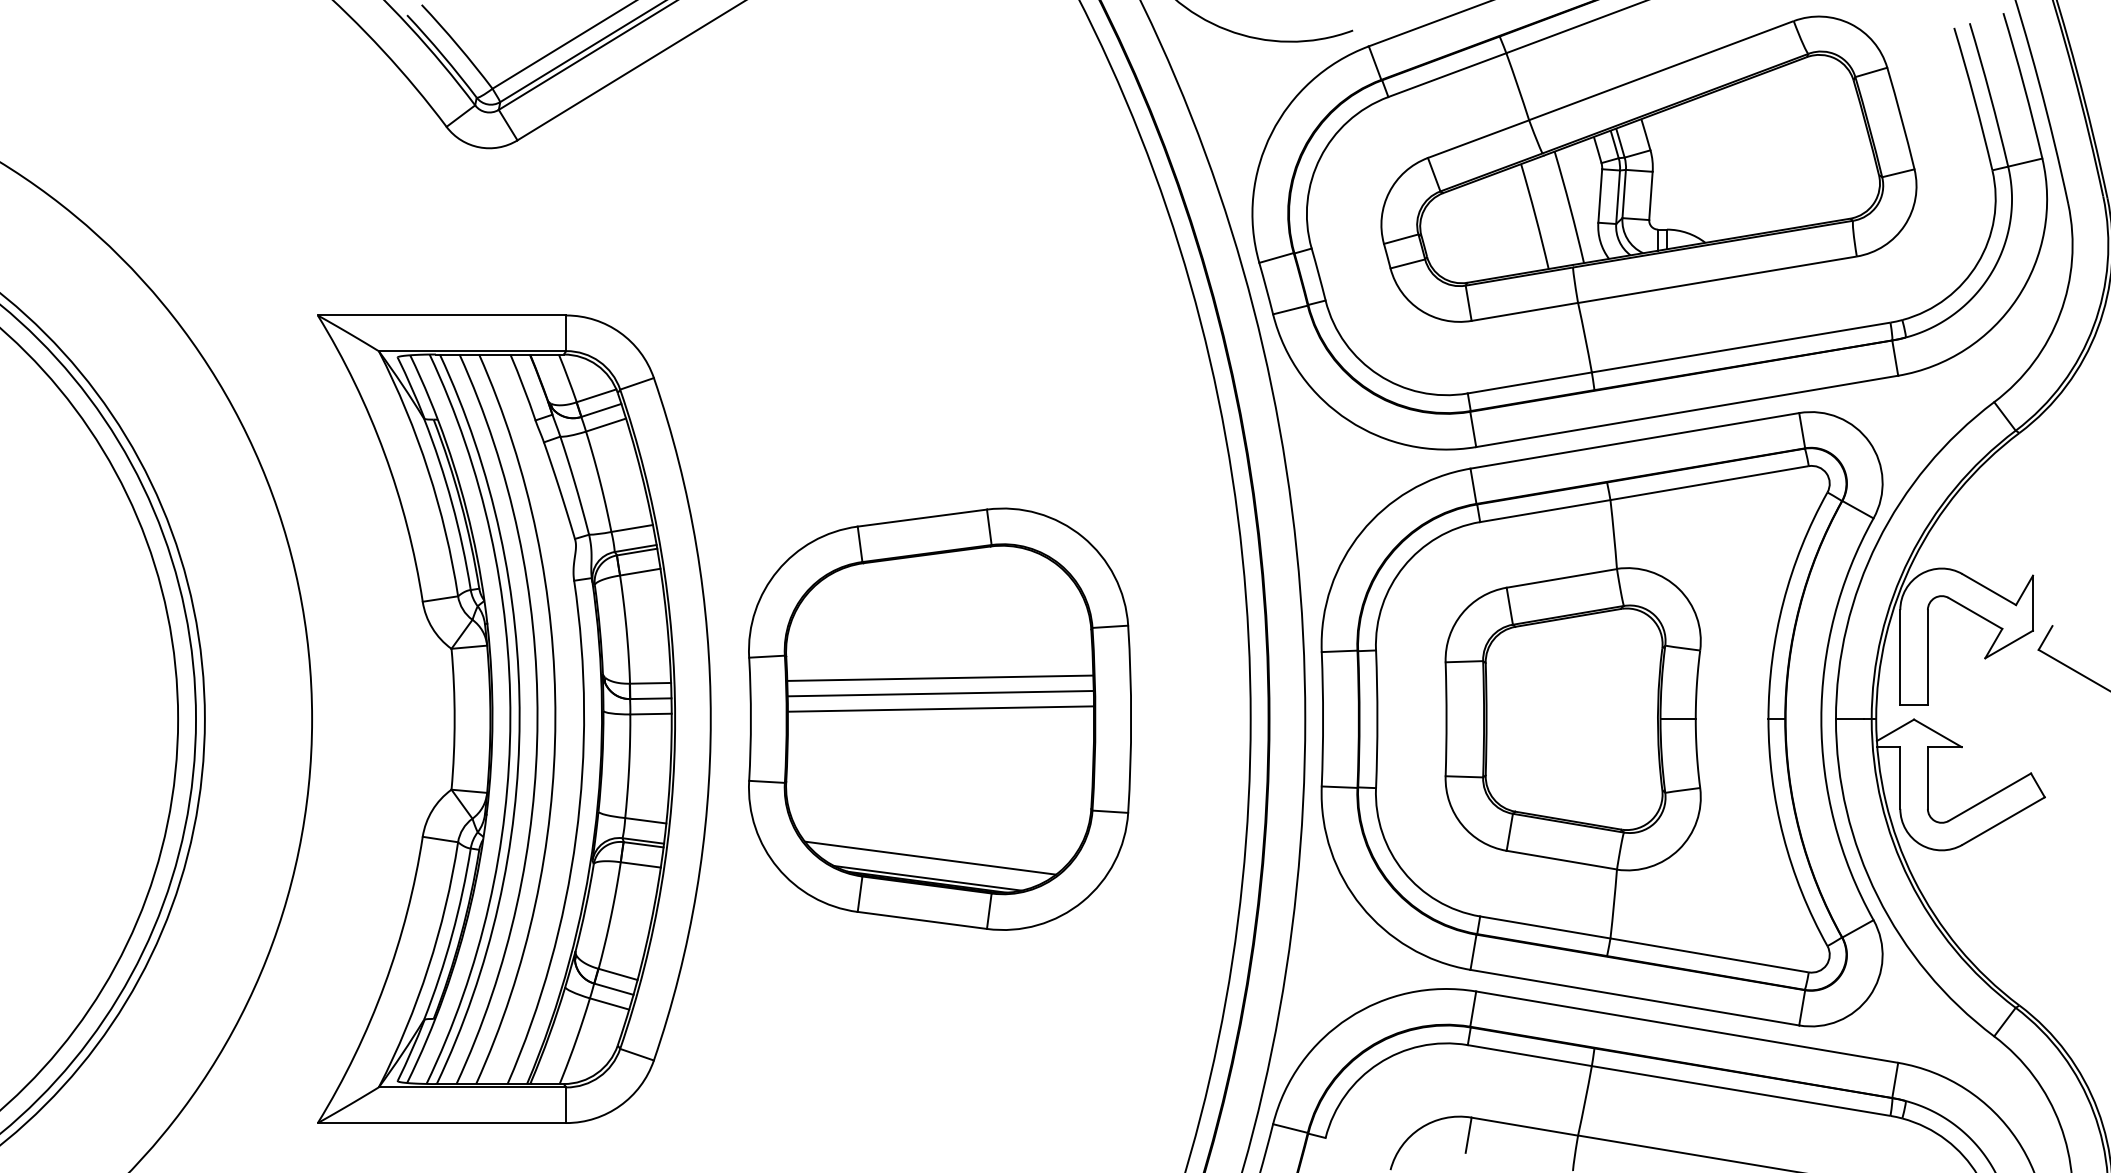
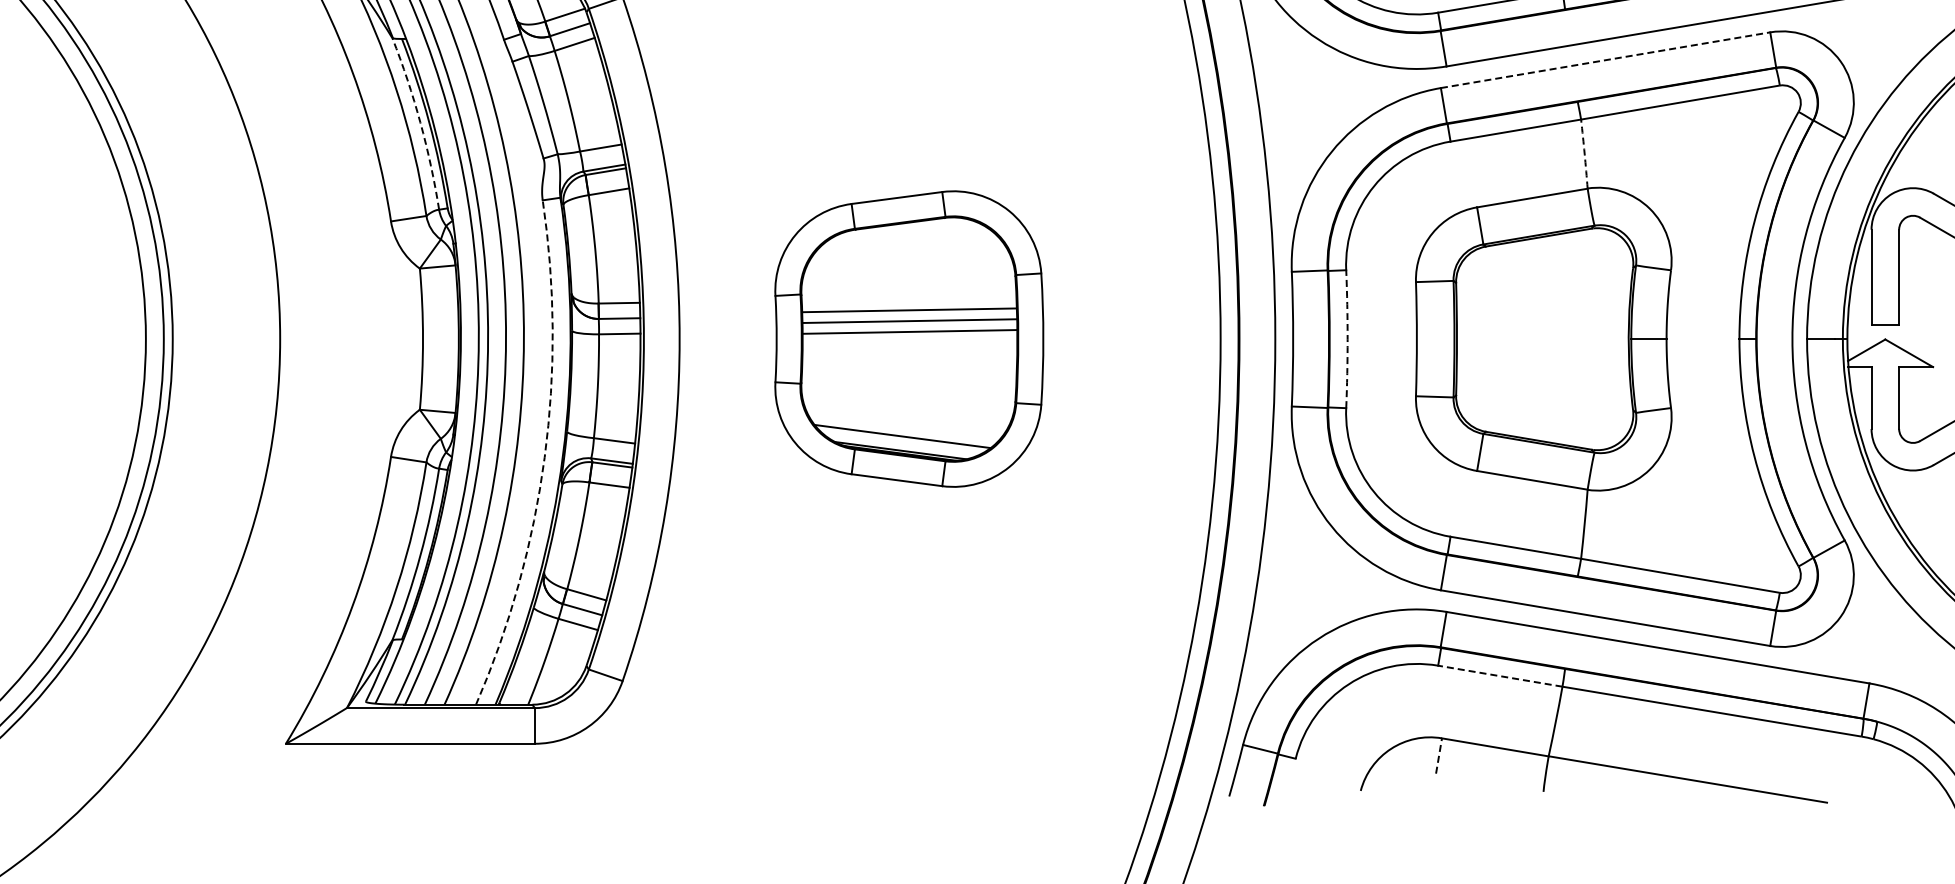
line: (1634, 440) -> (1605, 59), solid -> dashed
arc: (452, 503) -> (420, 122), solid -> dashed
arc: (1614, 534) -> (1585, 154), solid -> dashed
part: (939, 718) -> (908, 338), size x0.7
arc: (1377, 719) -> (1347, 339), solid -> dashed
arc: (576, 837) -> (545, 457), solid -> dashed
line: (1529, 1055) -> (1499, 676), solid -> dashed
line: (1468, 1135) -> (1438, 756), solid -> dashed

